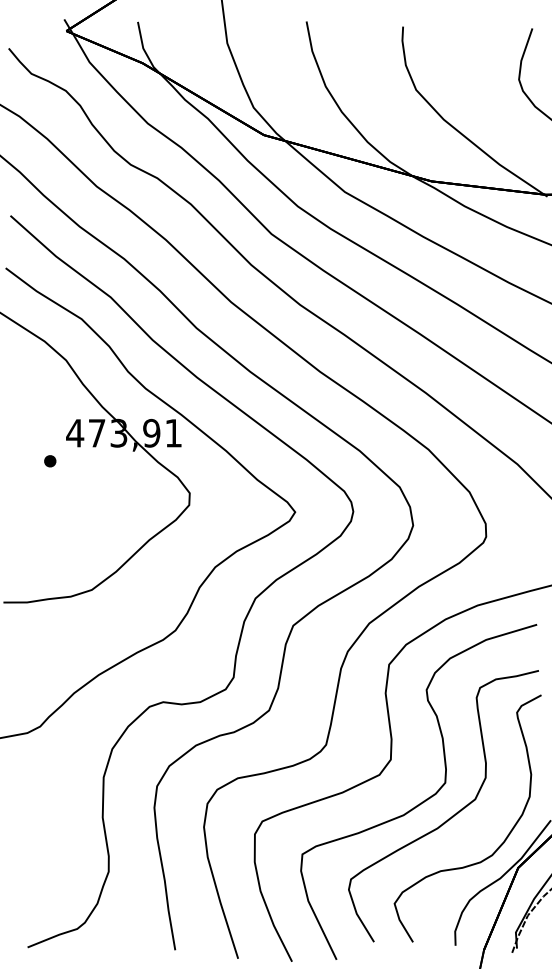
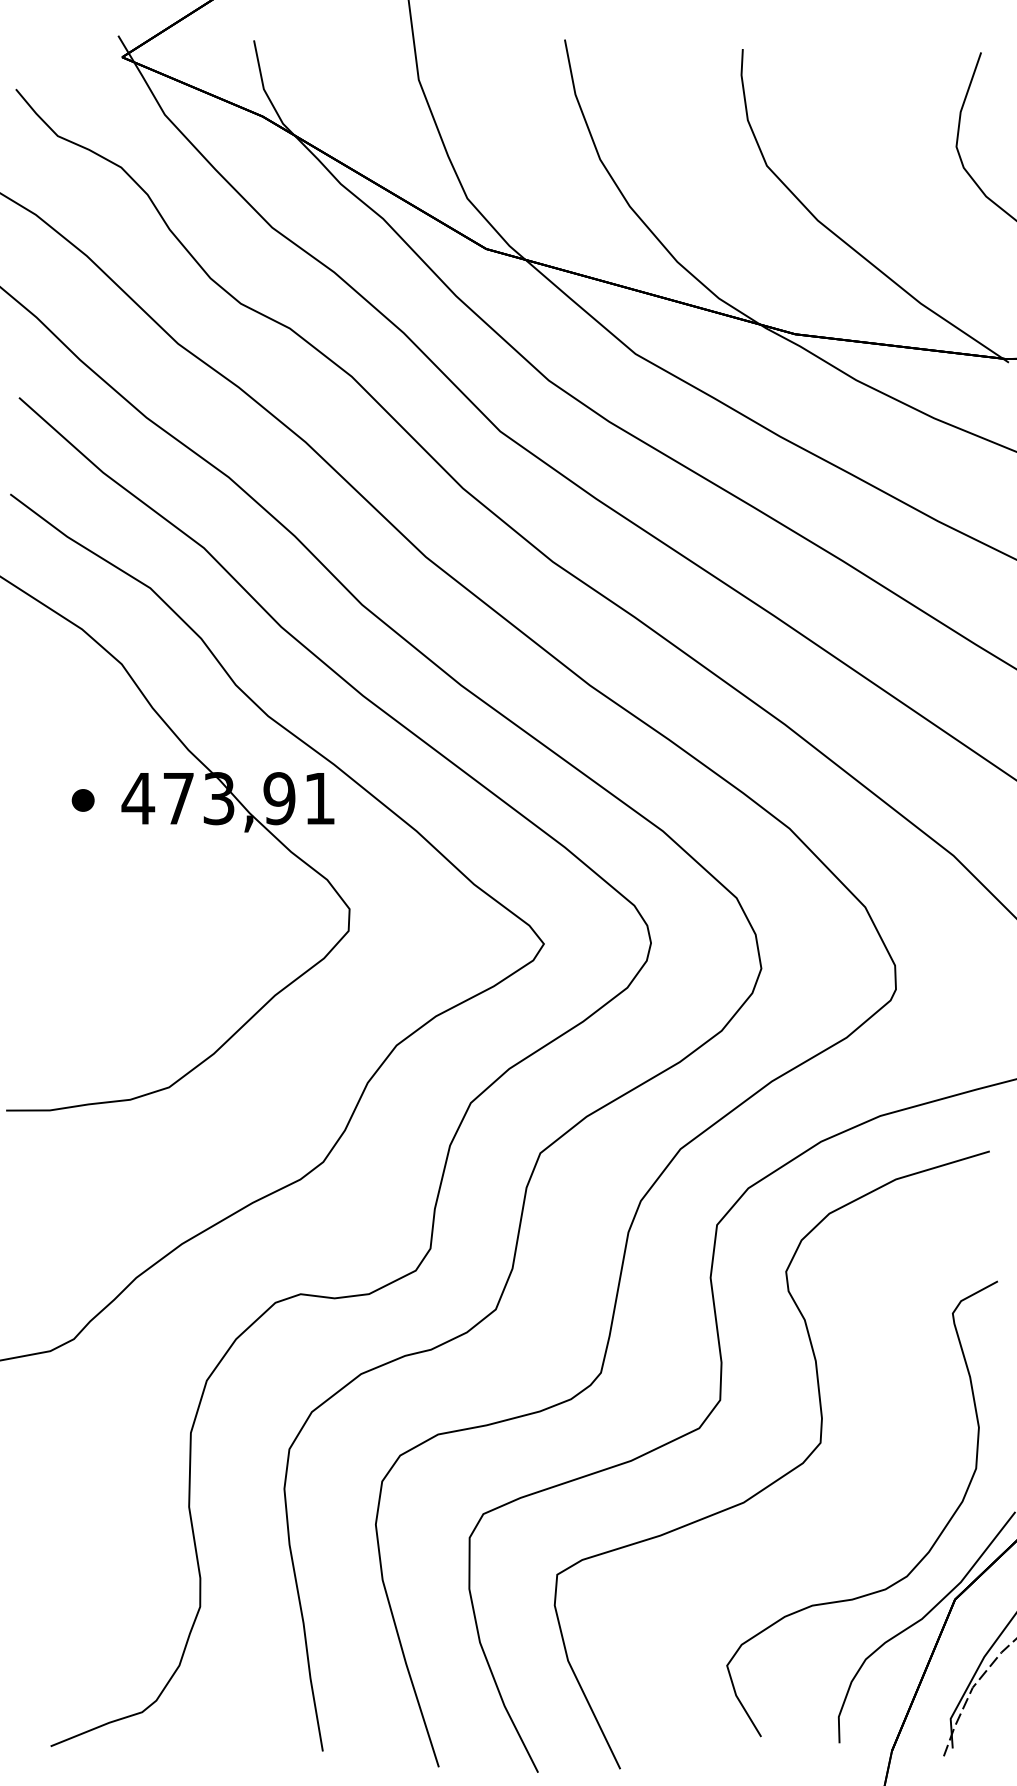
part: (50, 461) -> (83, 800), moved
curve: (452, 815) -> (833, 1503), removed

